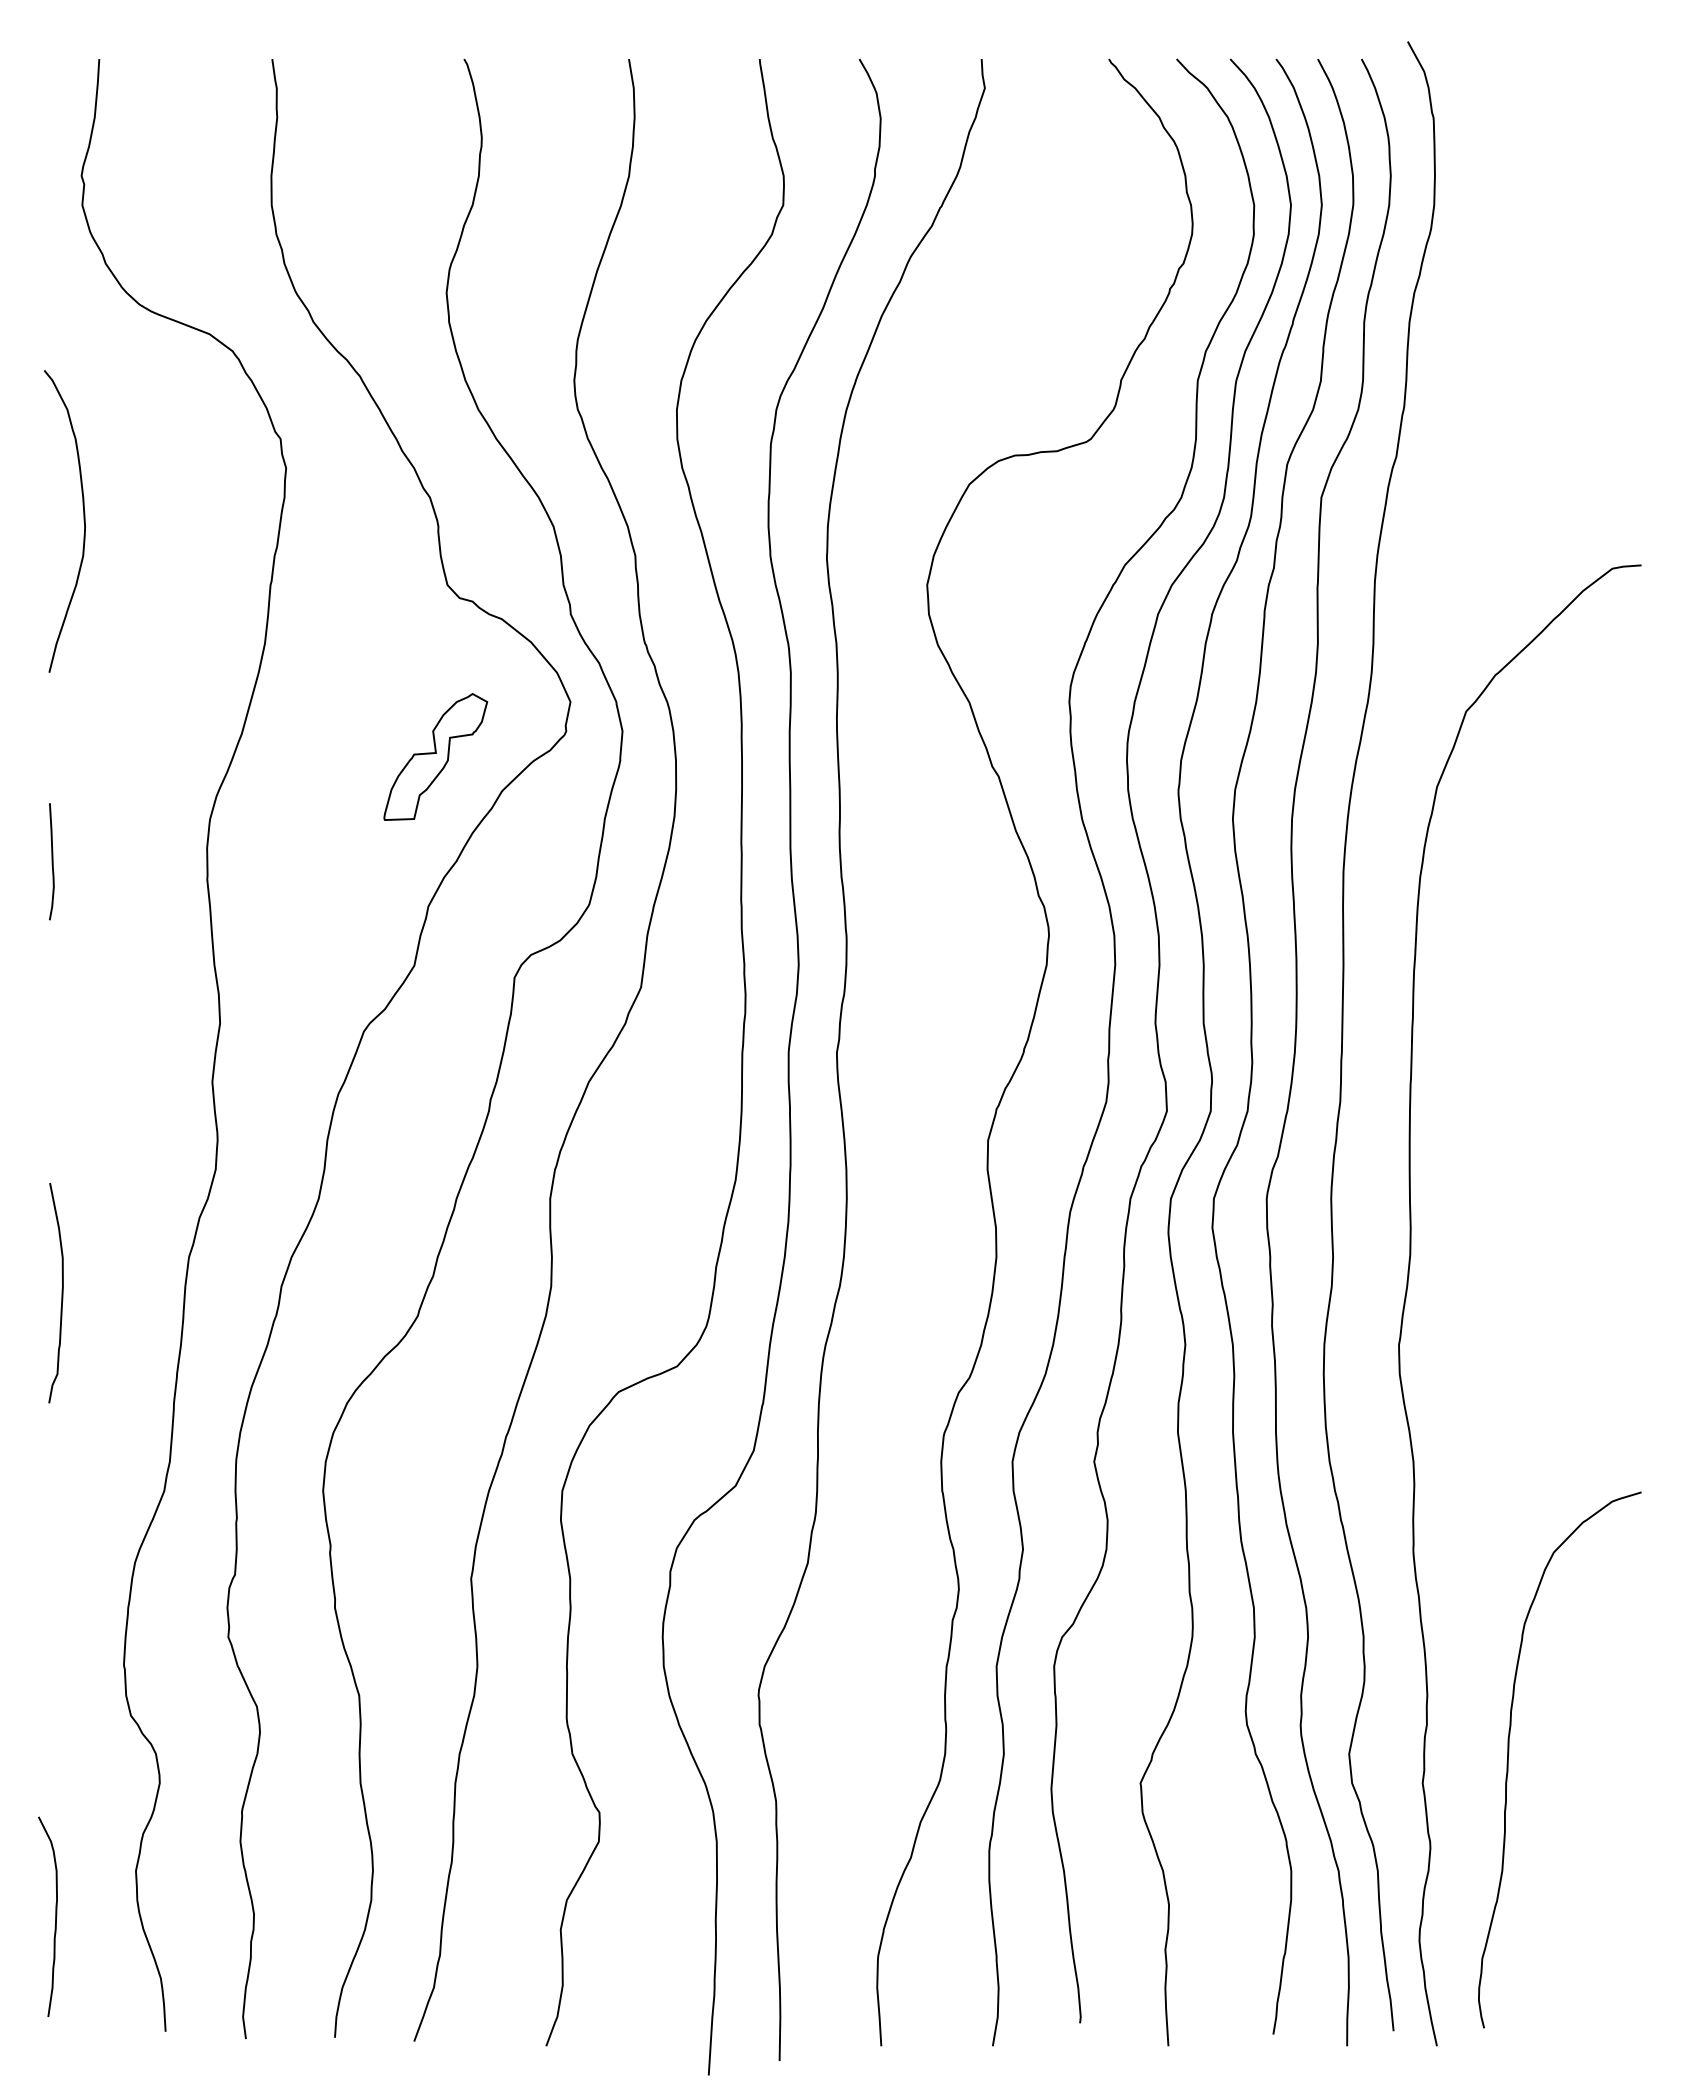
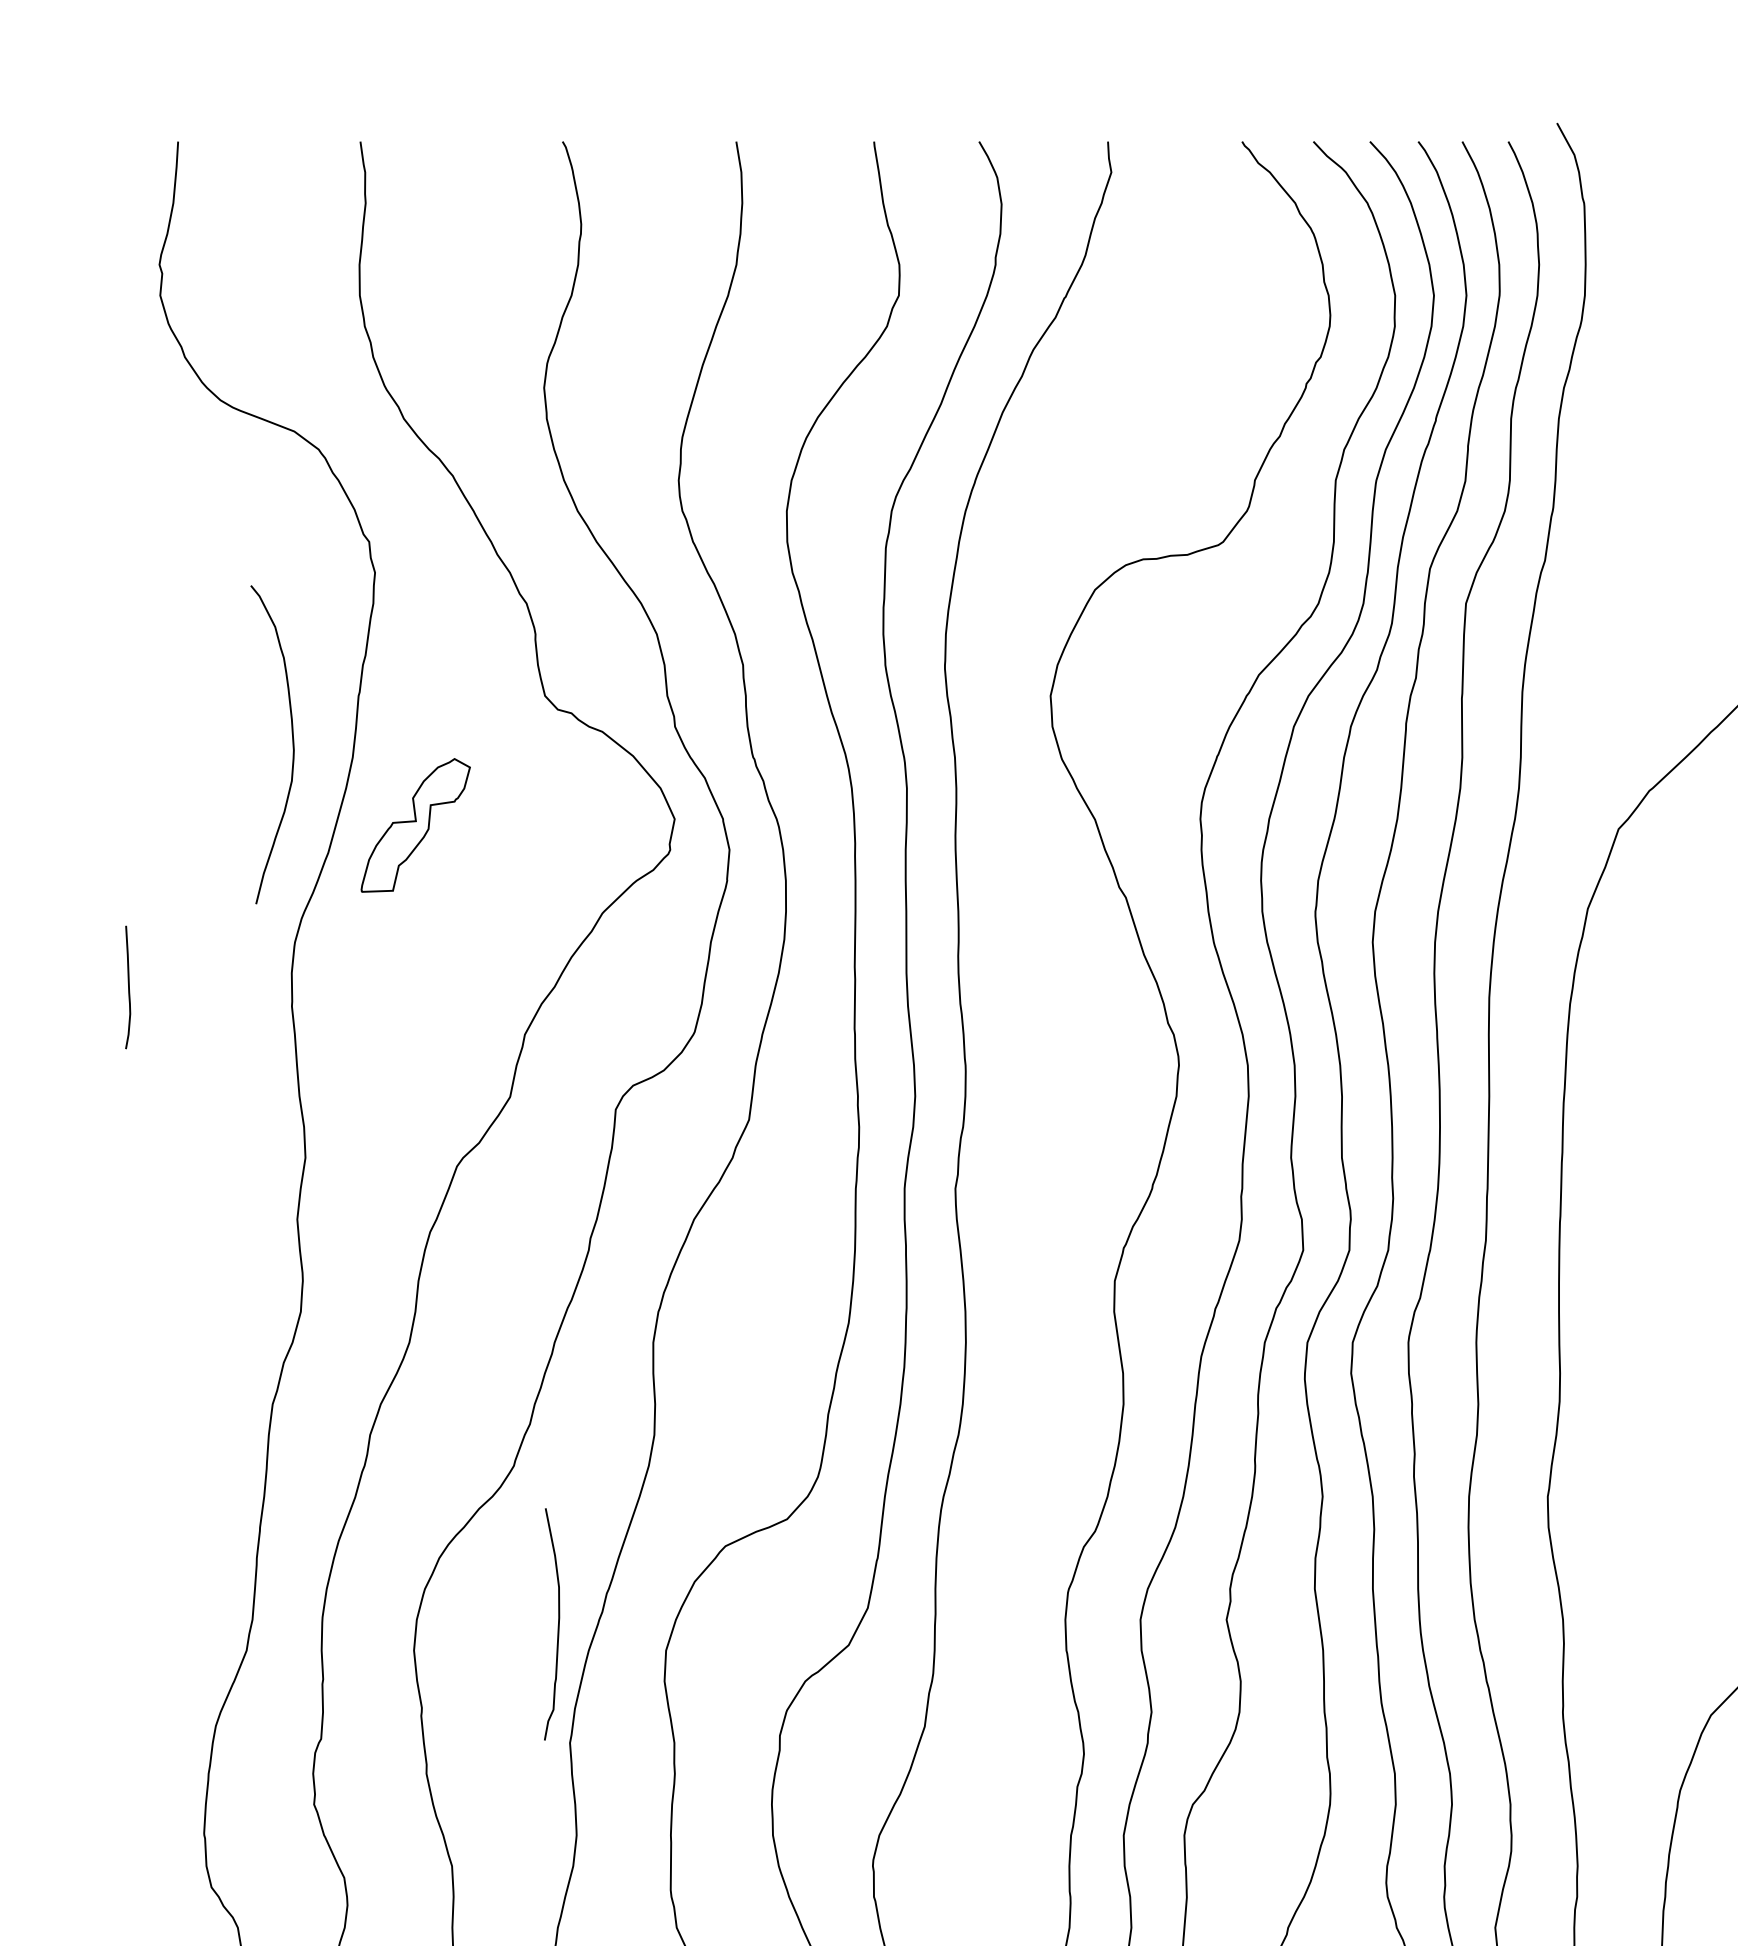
curve: (83, 521) -> (292, 744), moved
part: (435, 756) -> (415, 824), moved
curve: (61, 1293) -> (557, 1624), moved

